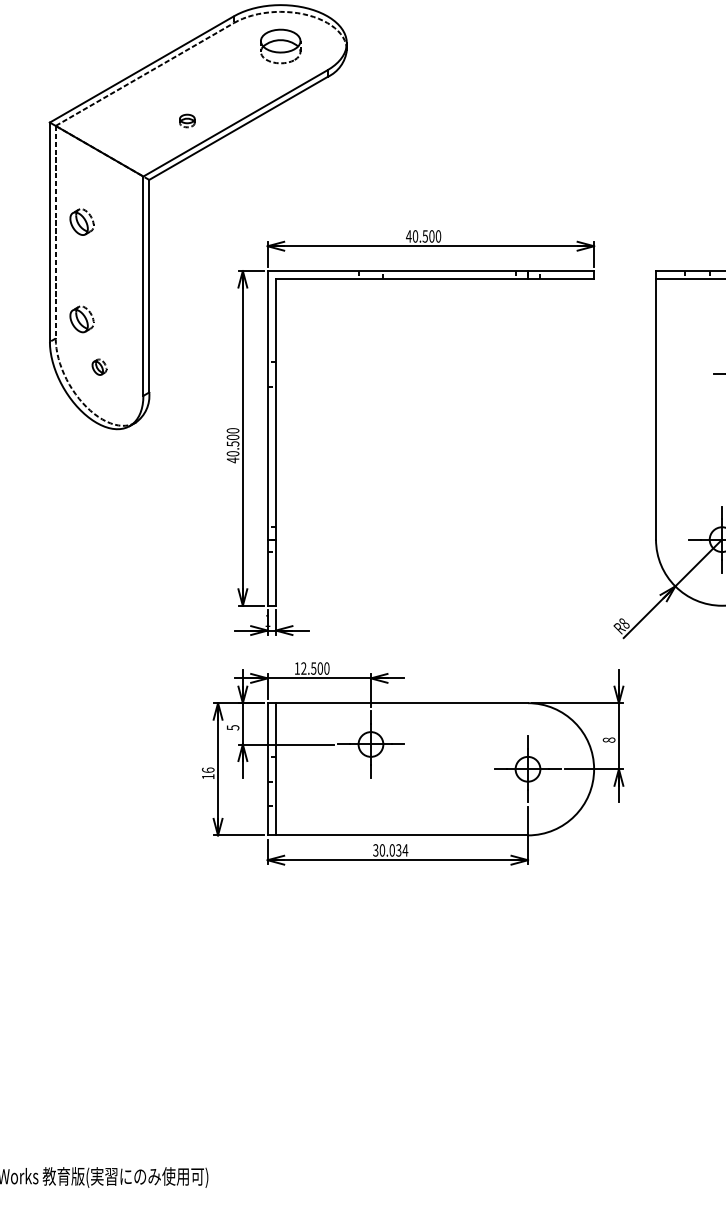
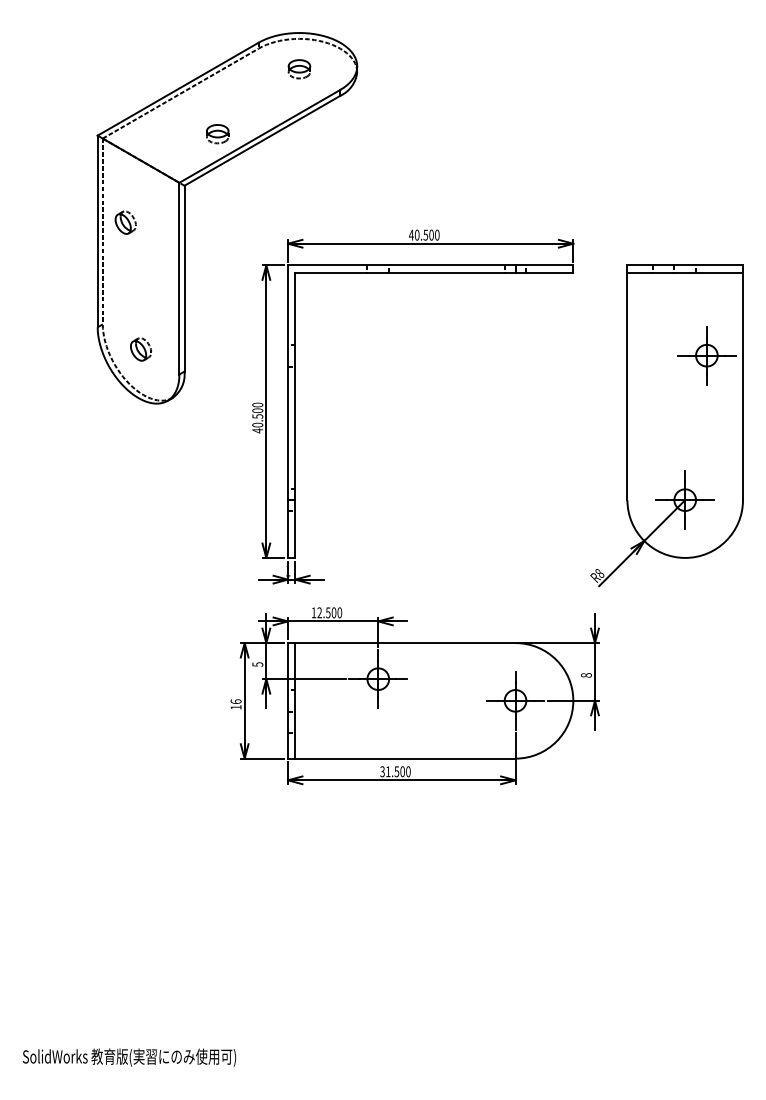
part: (280, 46) -> (299, 69), size x0.62
part: (186, 121) -> (217, 134), size x1.67
part: (81, 319) -> (125, 307), removed
part: (98, 367) -> (140, 349), size x1.67
text: (394, 850) -> (398, 771), 30.034 -> 31.500

